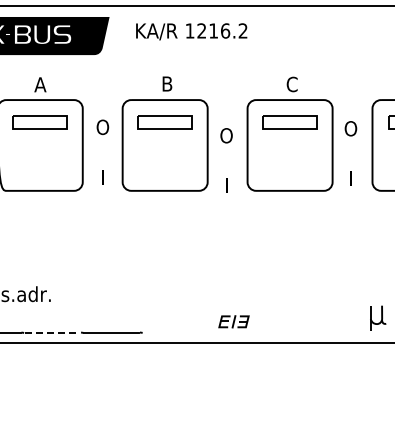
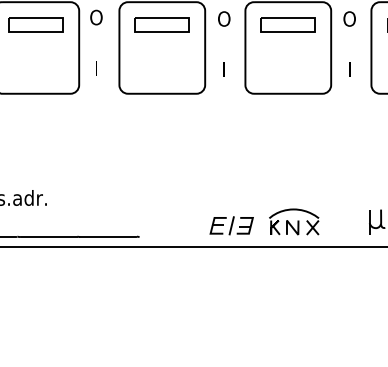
text: (102, 151) -> (96, 41), moved
text: (350, 153) -> (349, 43), moved
text: (226, 160) -> (224, 43), moved
part: (295, 317) -> (293, 221), added
part: (233, 321) -> (231, 225), size x1.43
line: (52, 332) -> (48, 236), dashed -> solid

